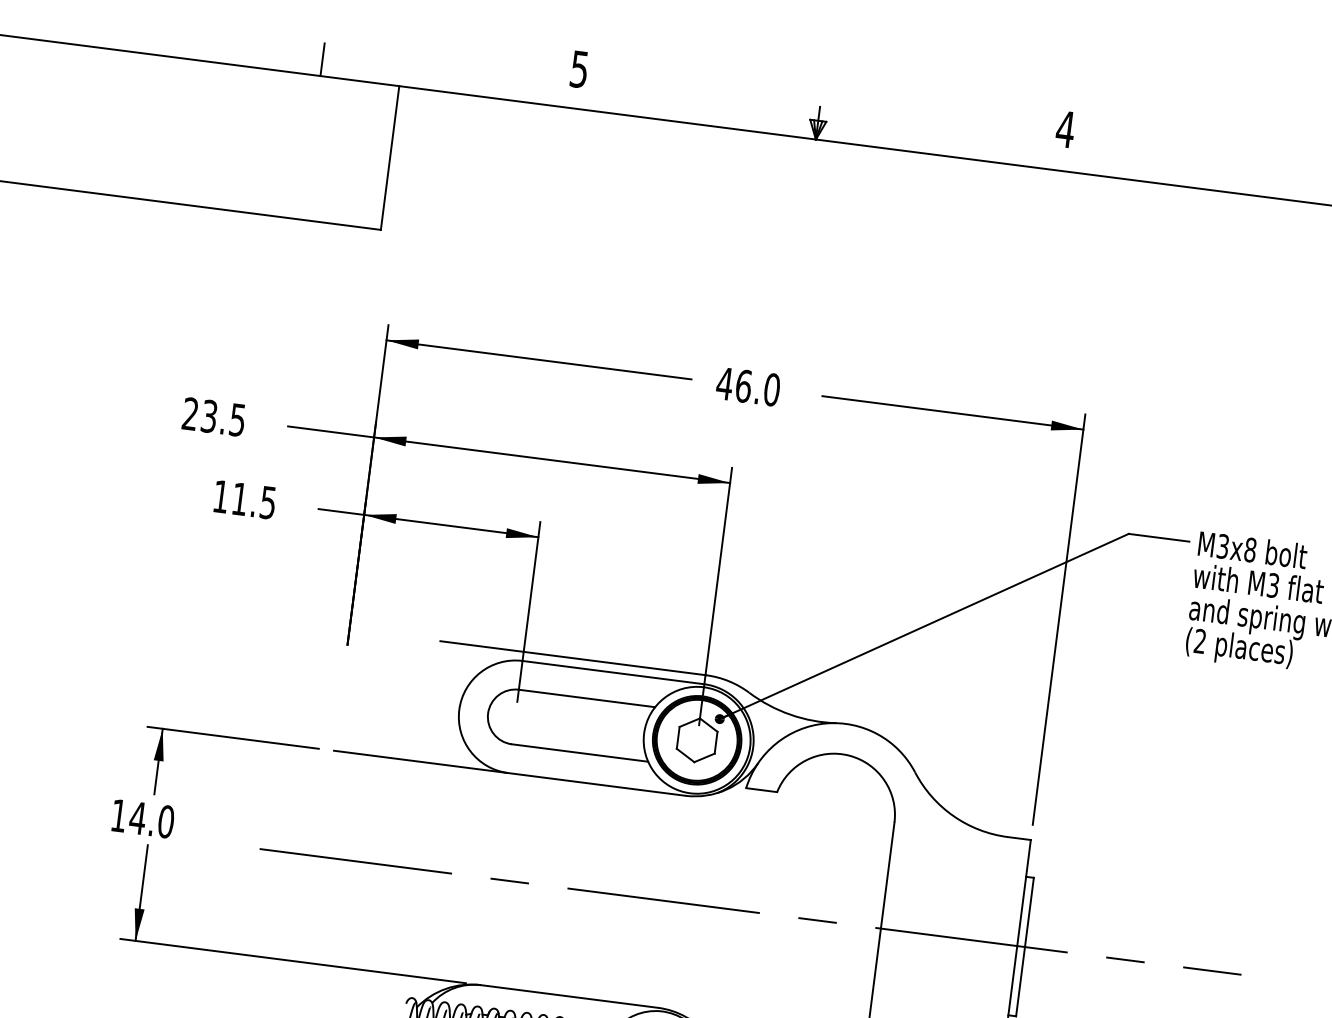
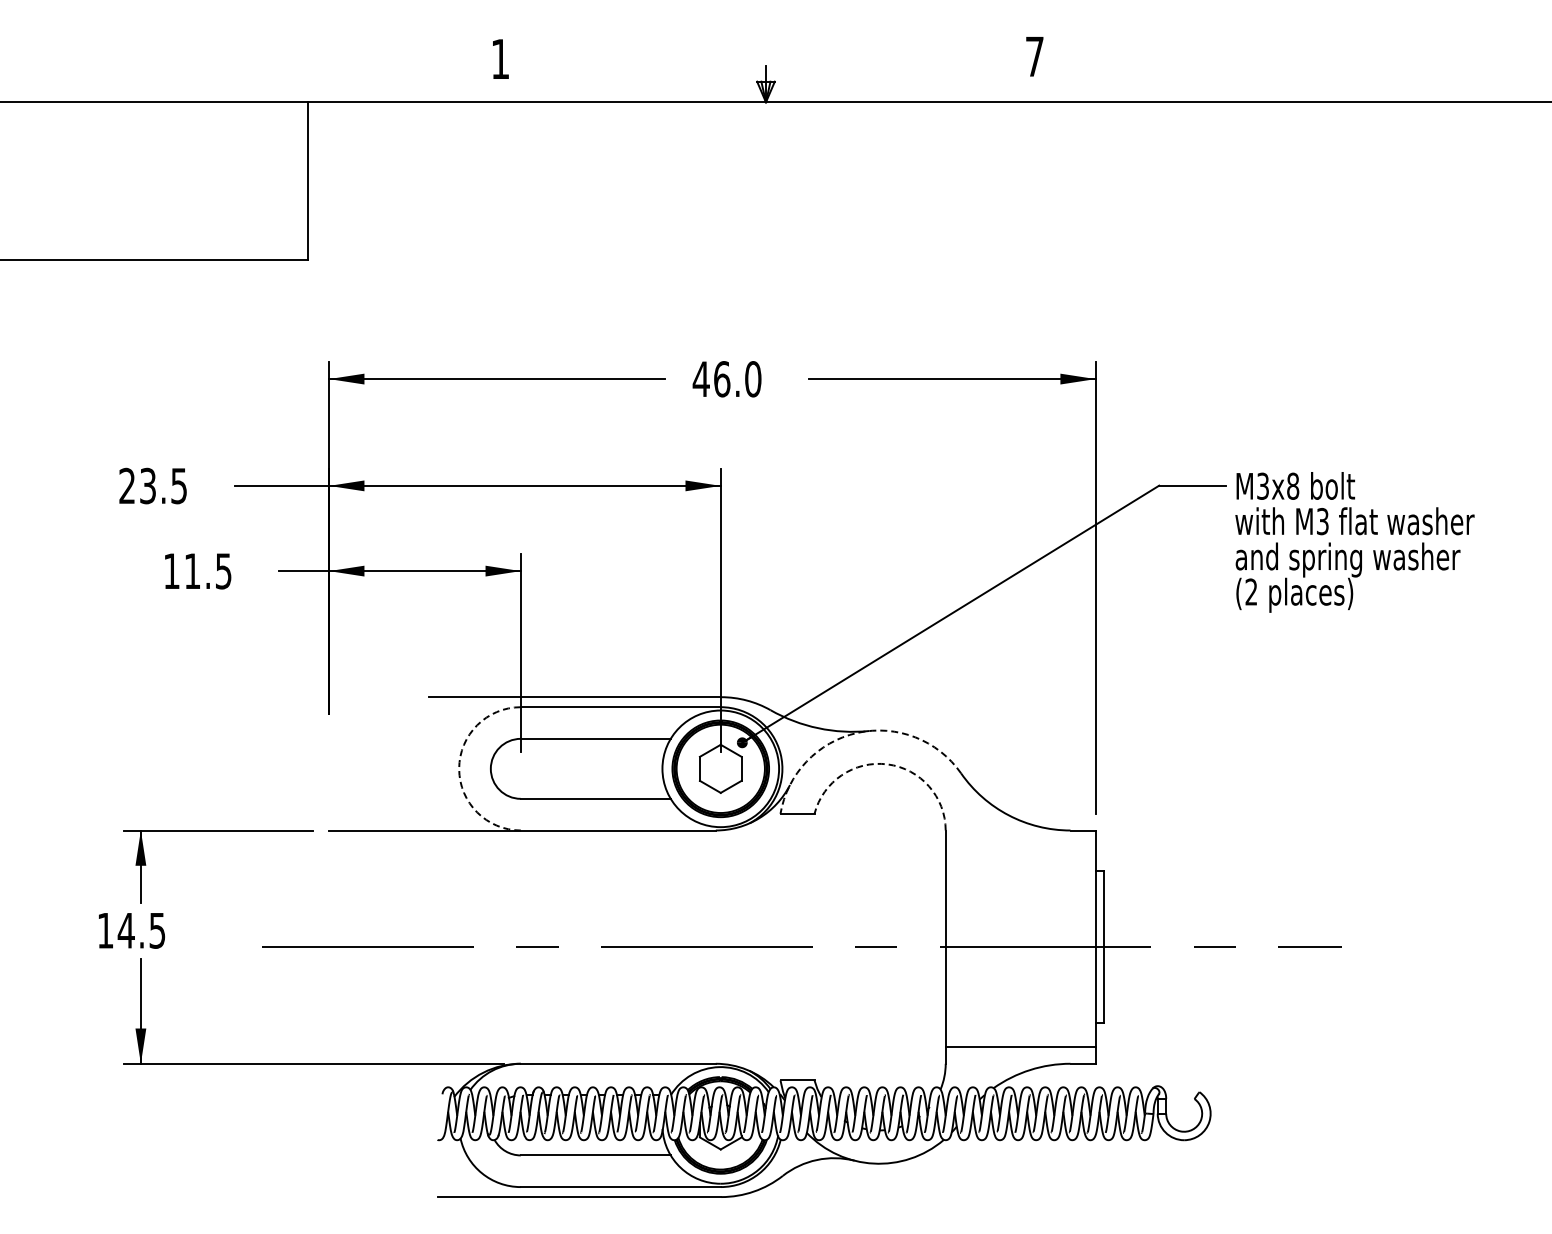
line: (322, 59) -> (221, 84), removed
text: (578, 69) -> (499, 59), 5 -> 1
text: (1065, 129) -> (1034, 56), 4 -> 7
arc: (459, 709) -> (459, 768), solid -> dashed
arc: (825, 723) -> (857, 732), solid -> dashed
arc: (849, 755) -> (887, 764), solid -> dashed
text: (166, 821) -> (157, 930), 14.0 -> 14.5

